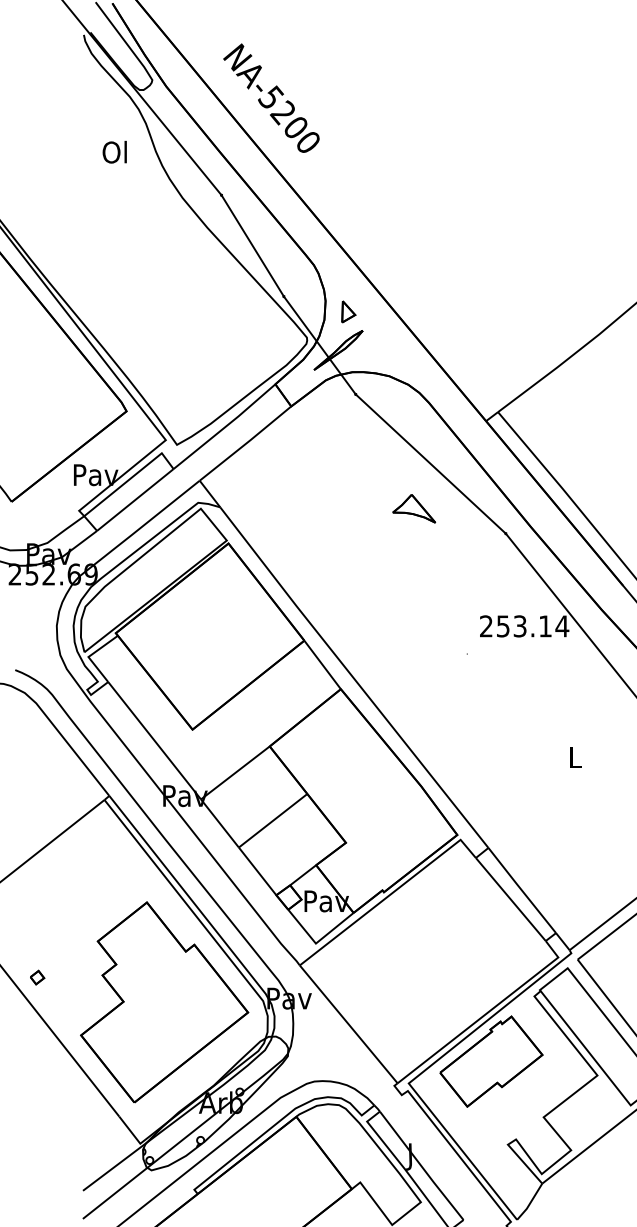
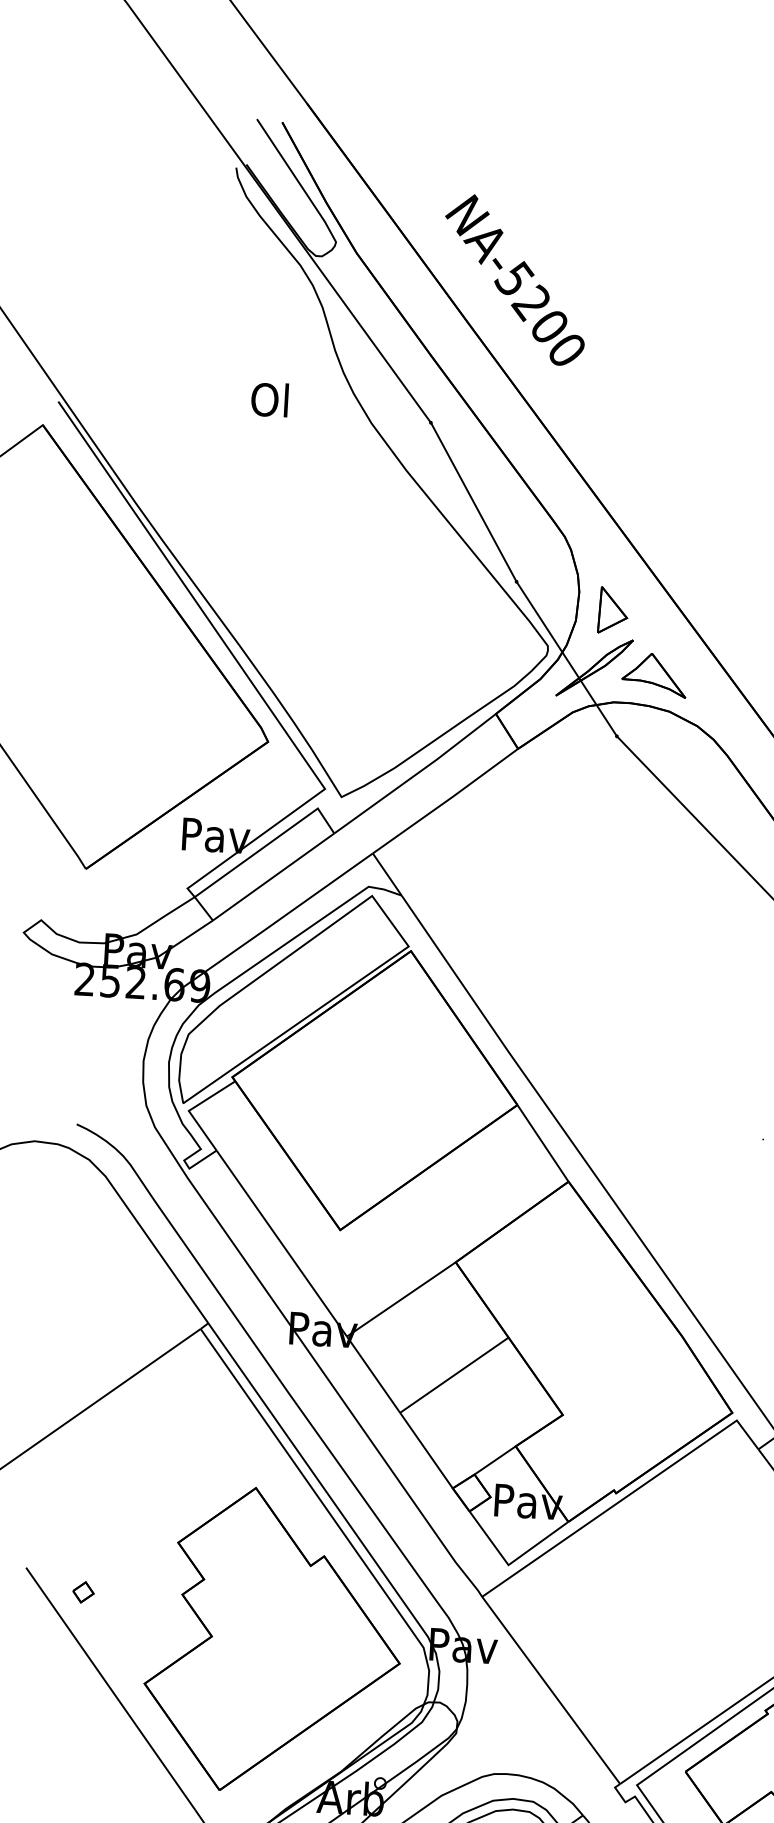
text: (114, 151) -> (269, 398), moved
part: (348, 311) -> (613, 609), size x1.43
part: (414, 508) -> (655, 674), moved

